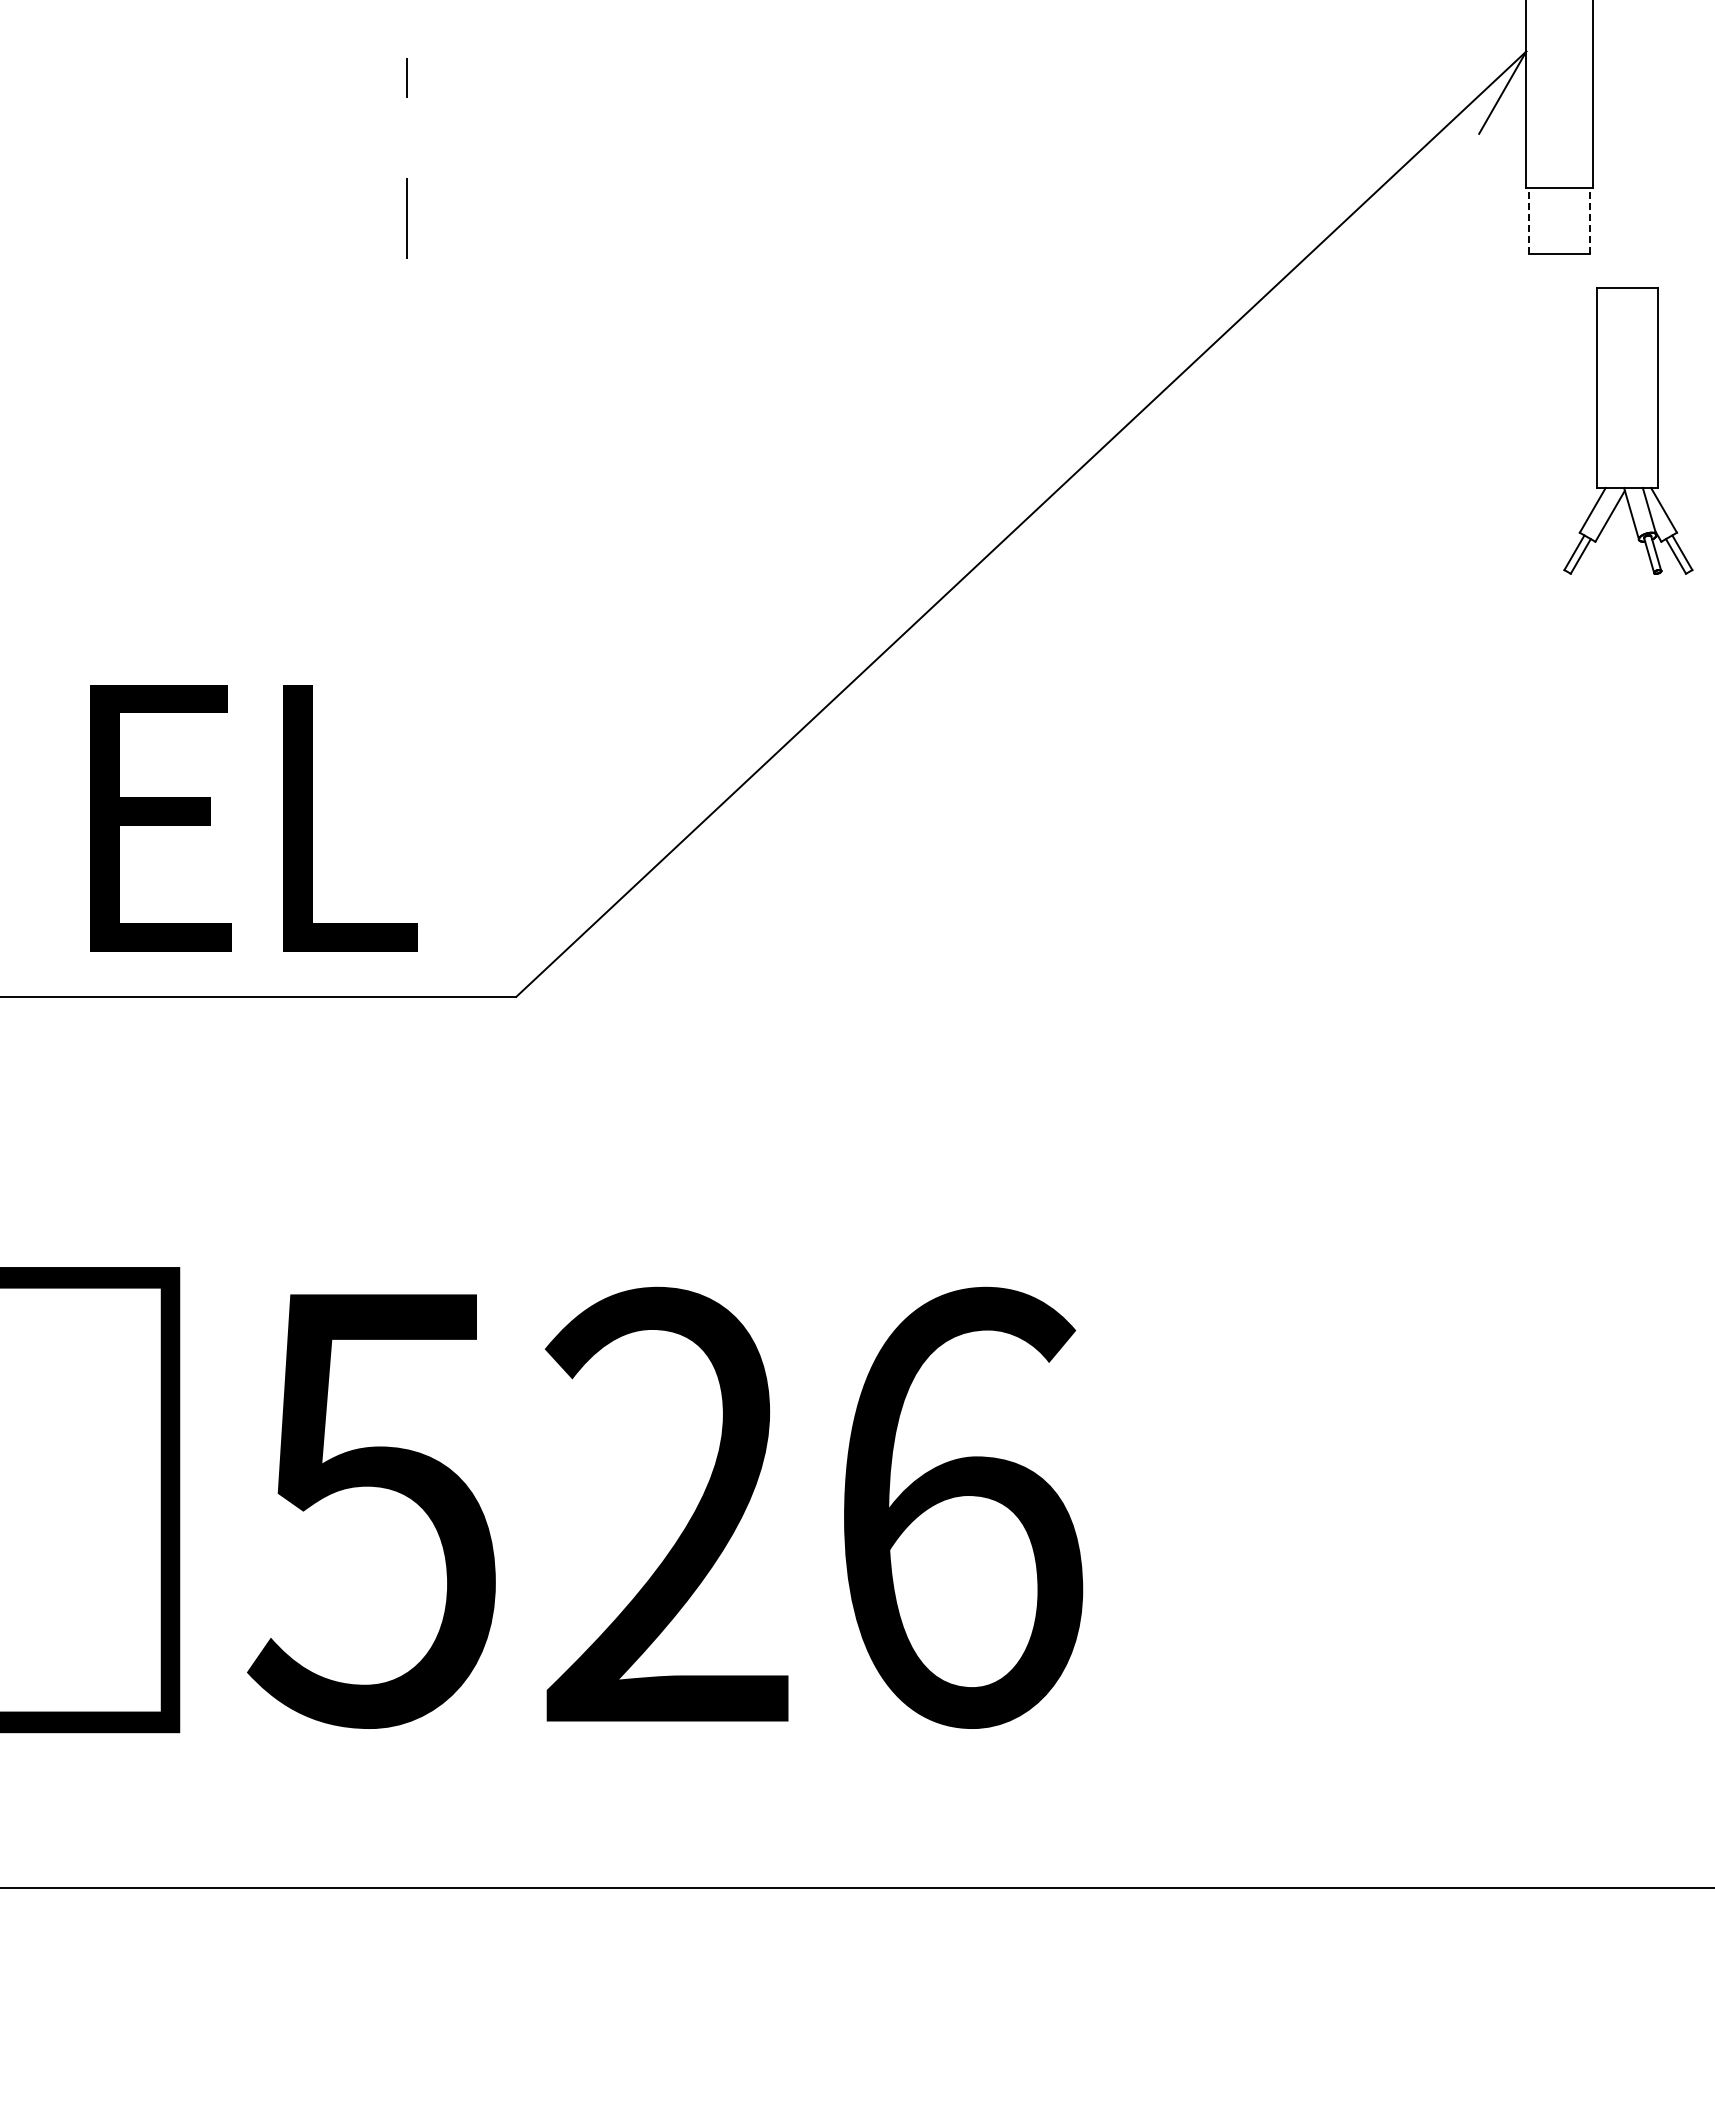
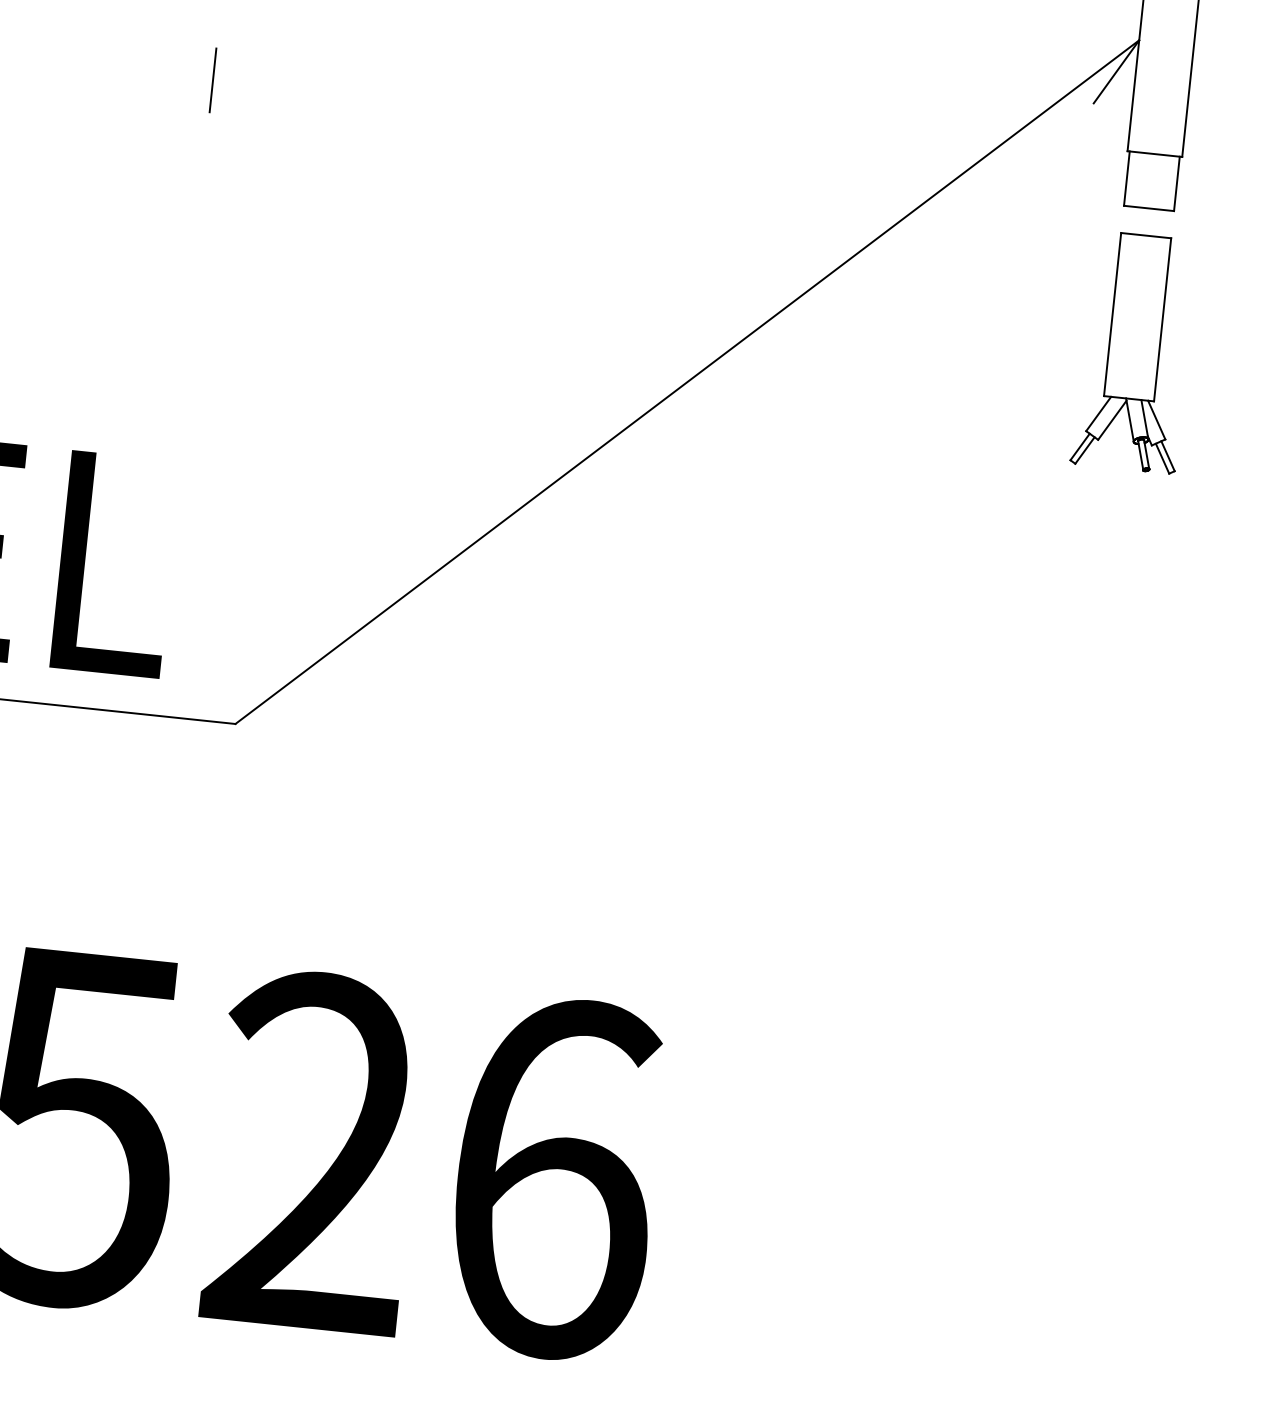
line: (1528, 220) -> (1126, 178), dashed -> solid
line: (1590, 220) -> (1177, 183), dashed -> solid
part: (1628, 430) -> (1134, 352), moved

